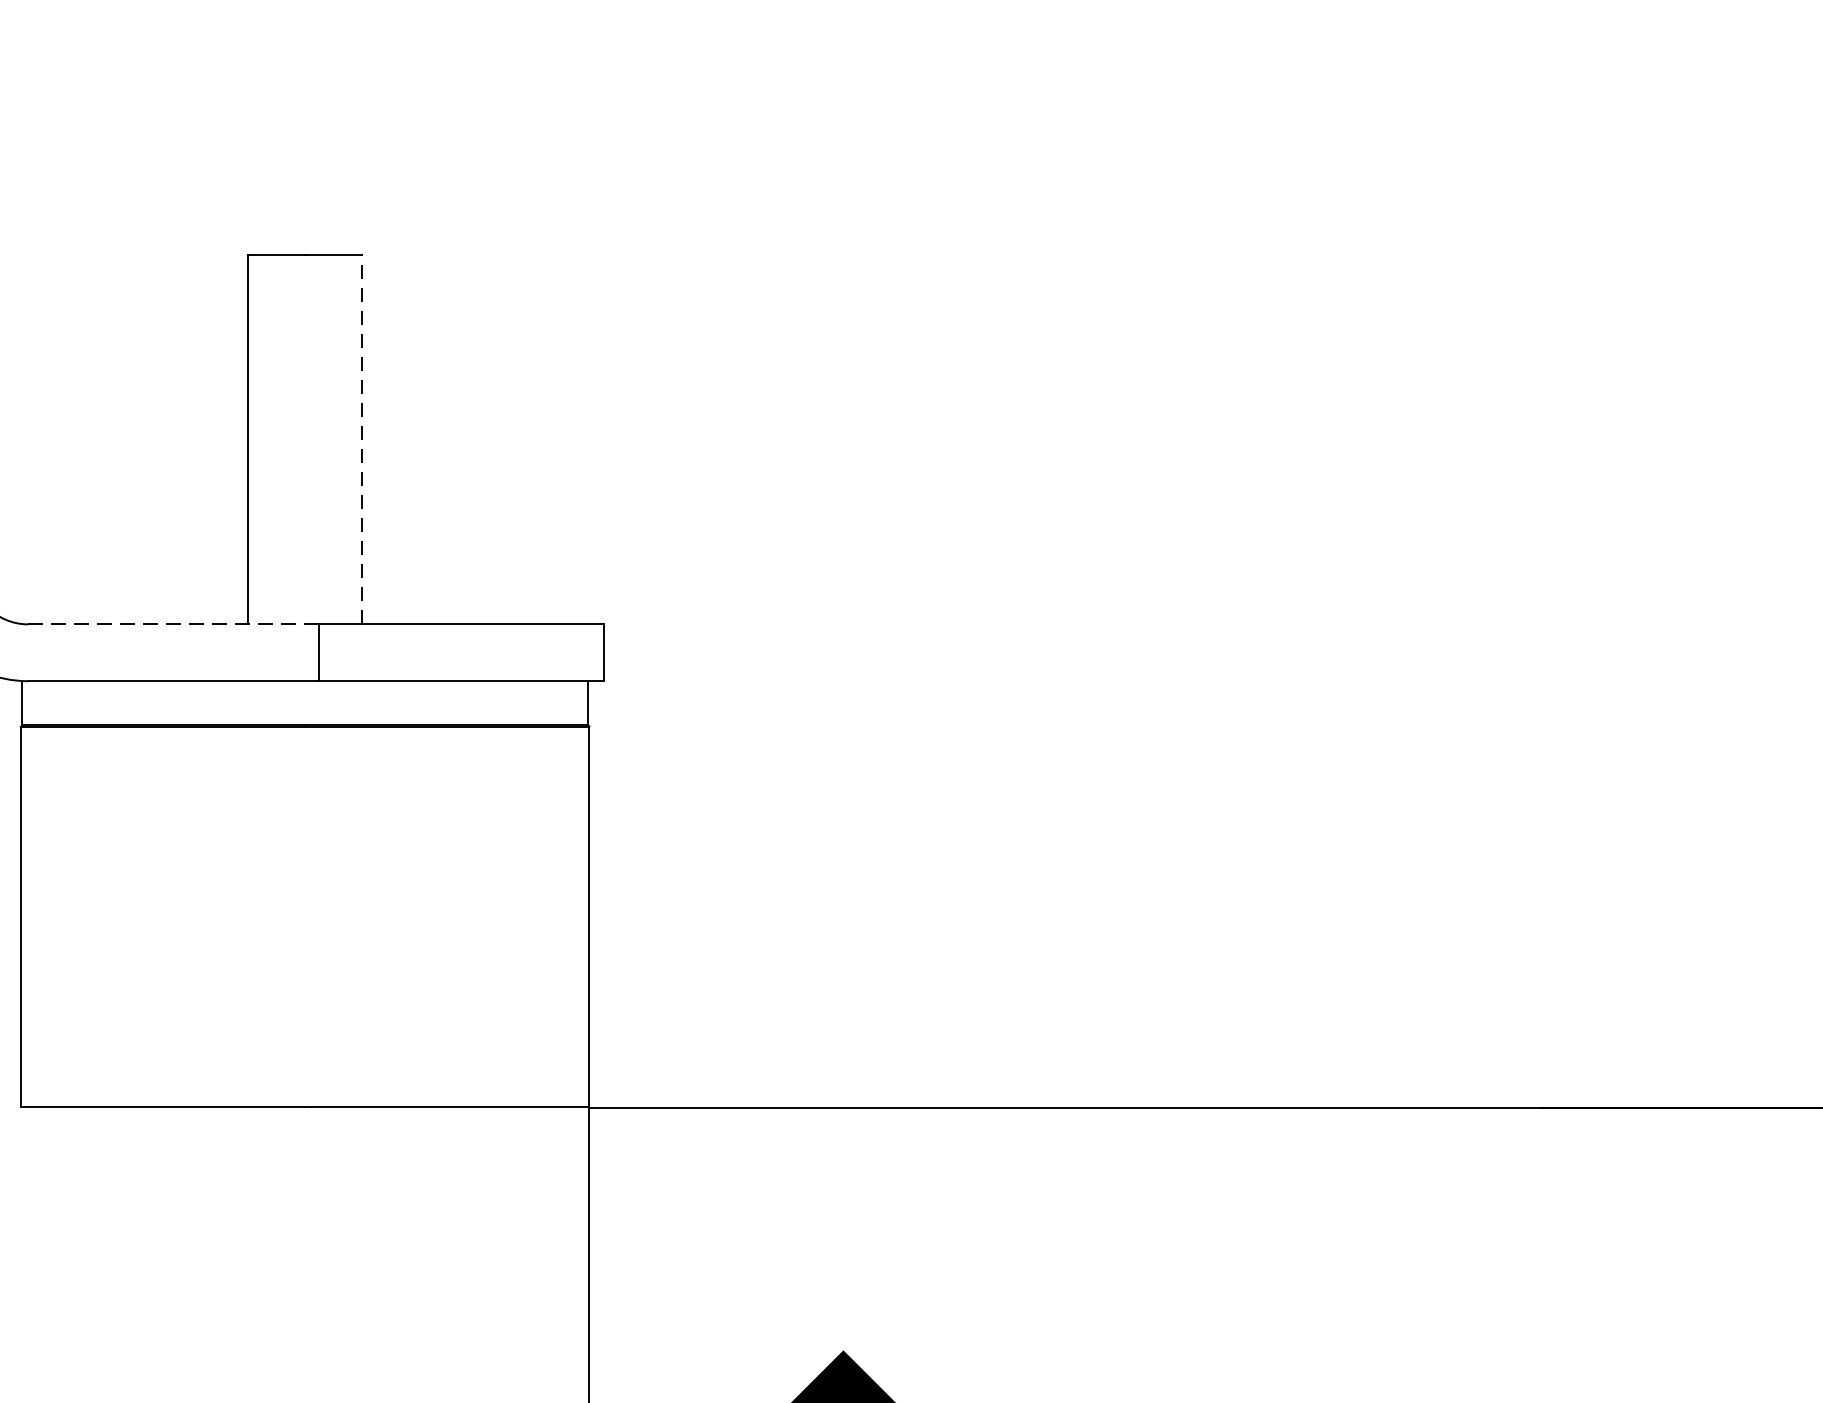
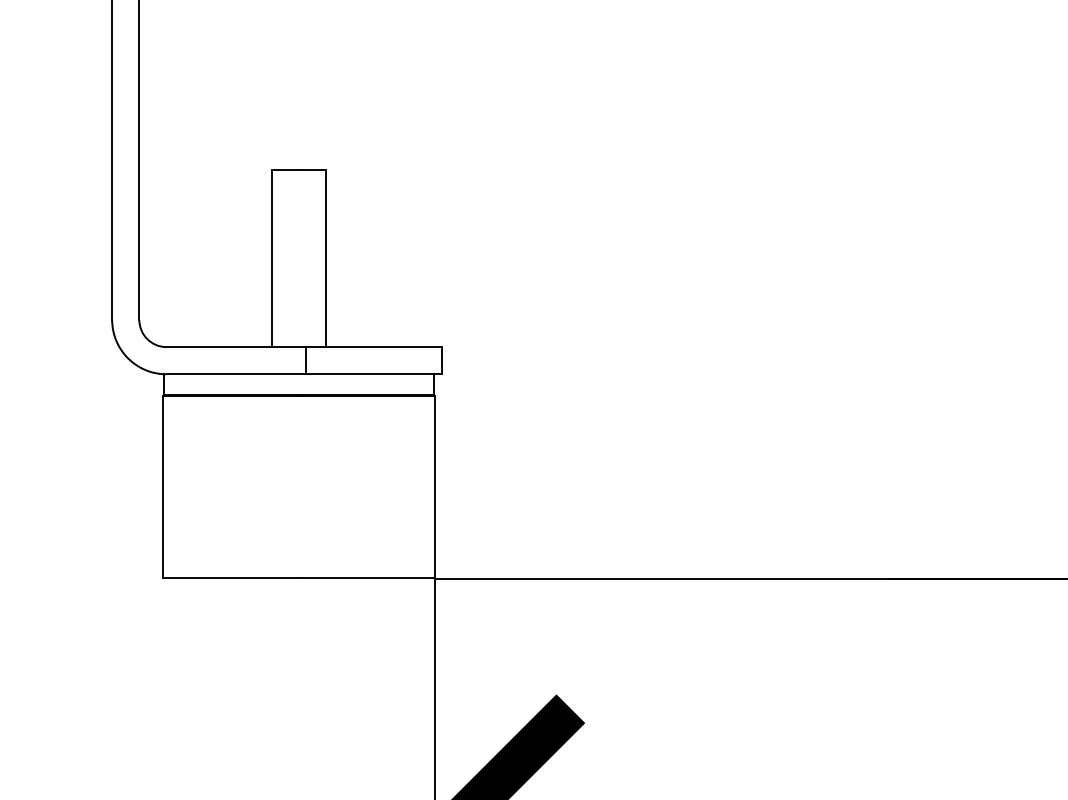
line: (362, 439) -> (326, 258), dashed -> solid
line: (174, 625) -> (236, 347), dashed -> solid

